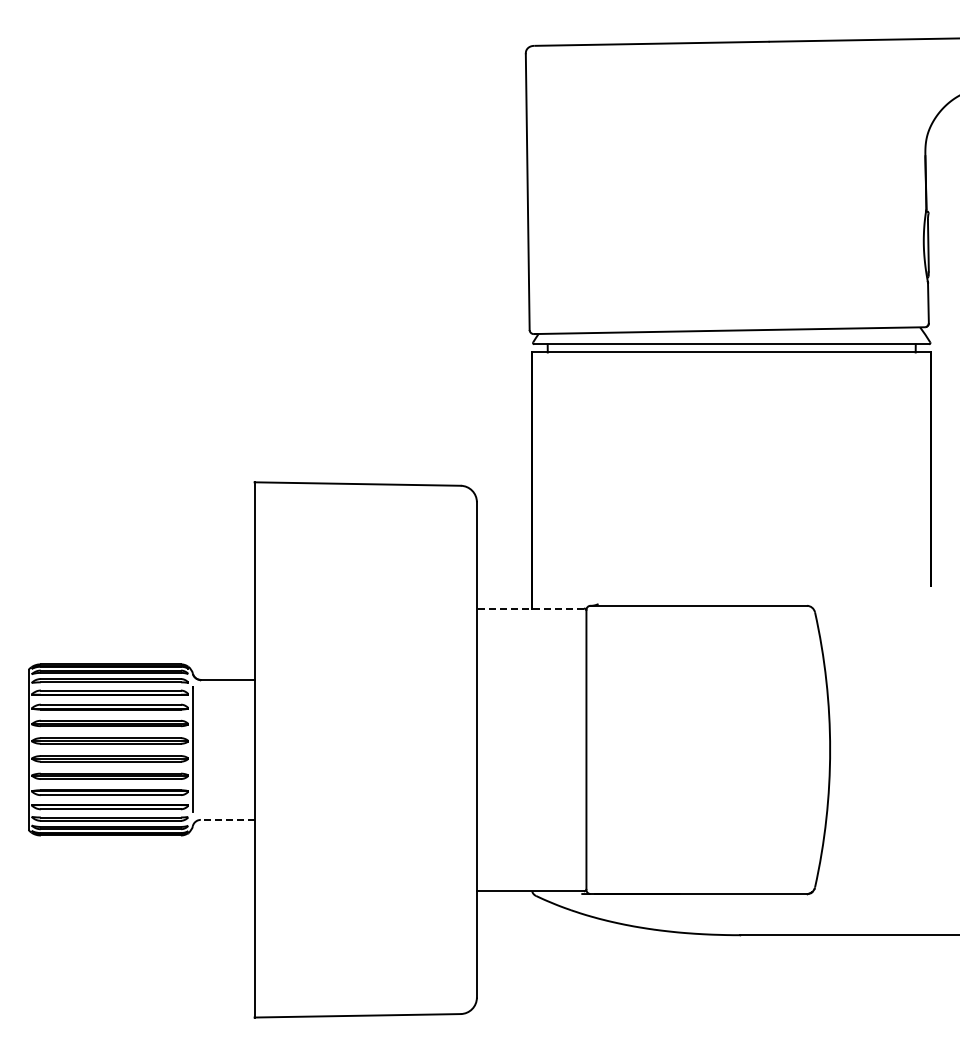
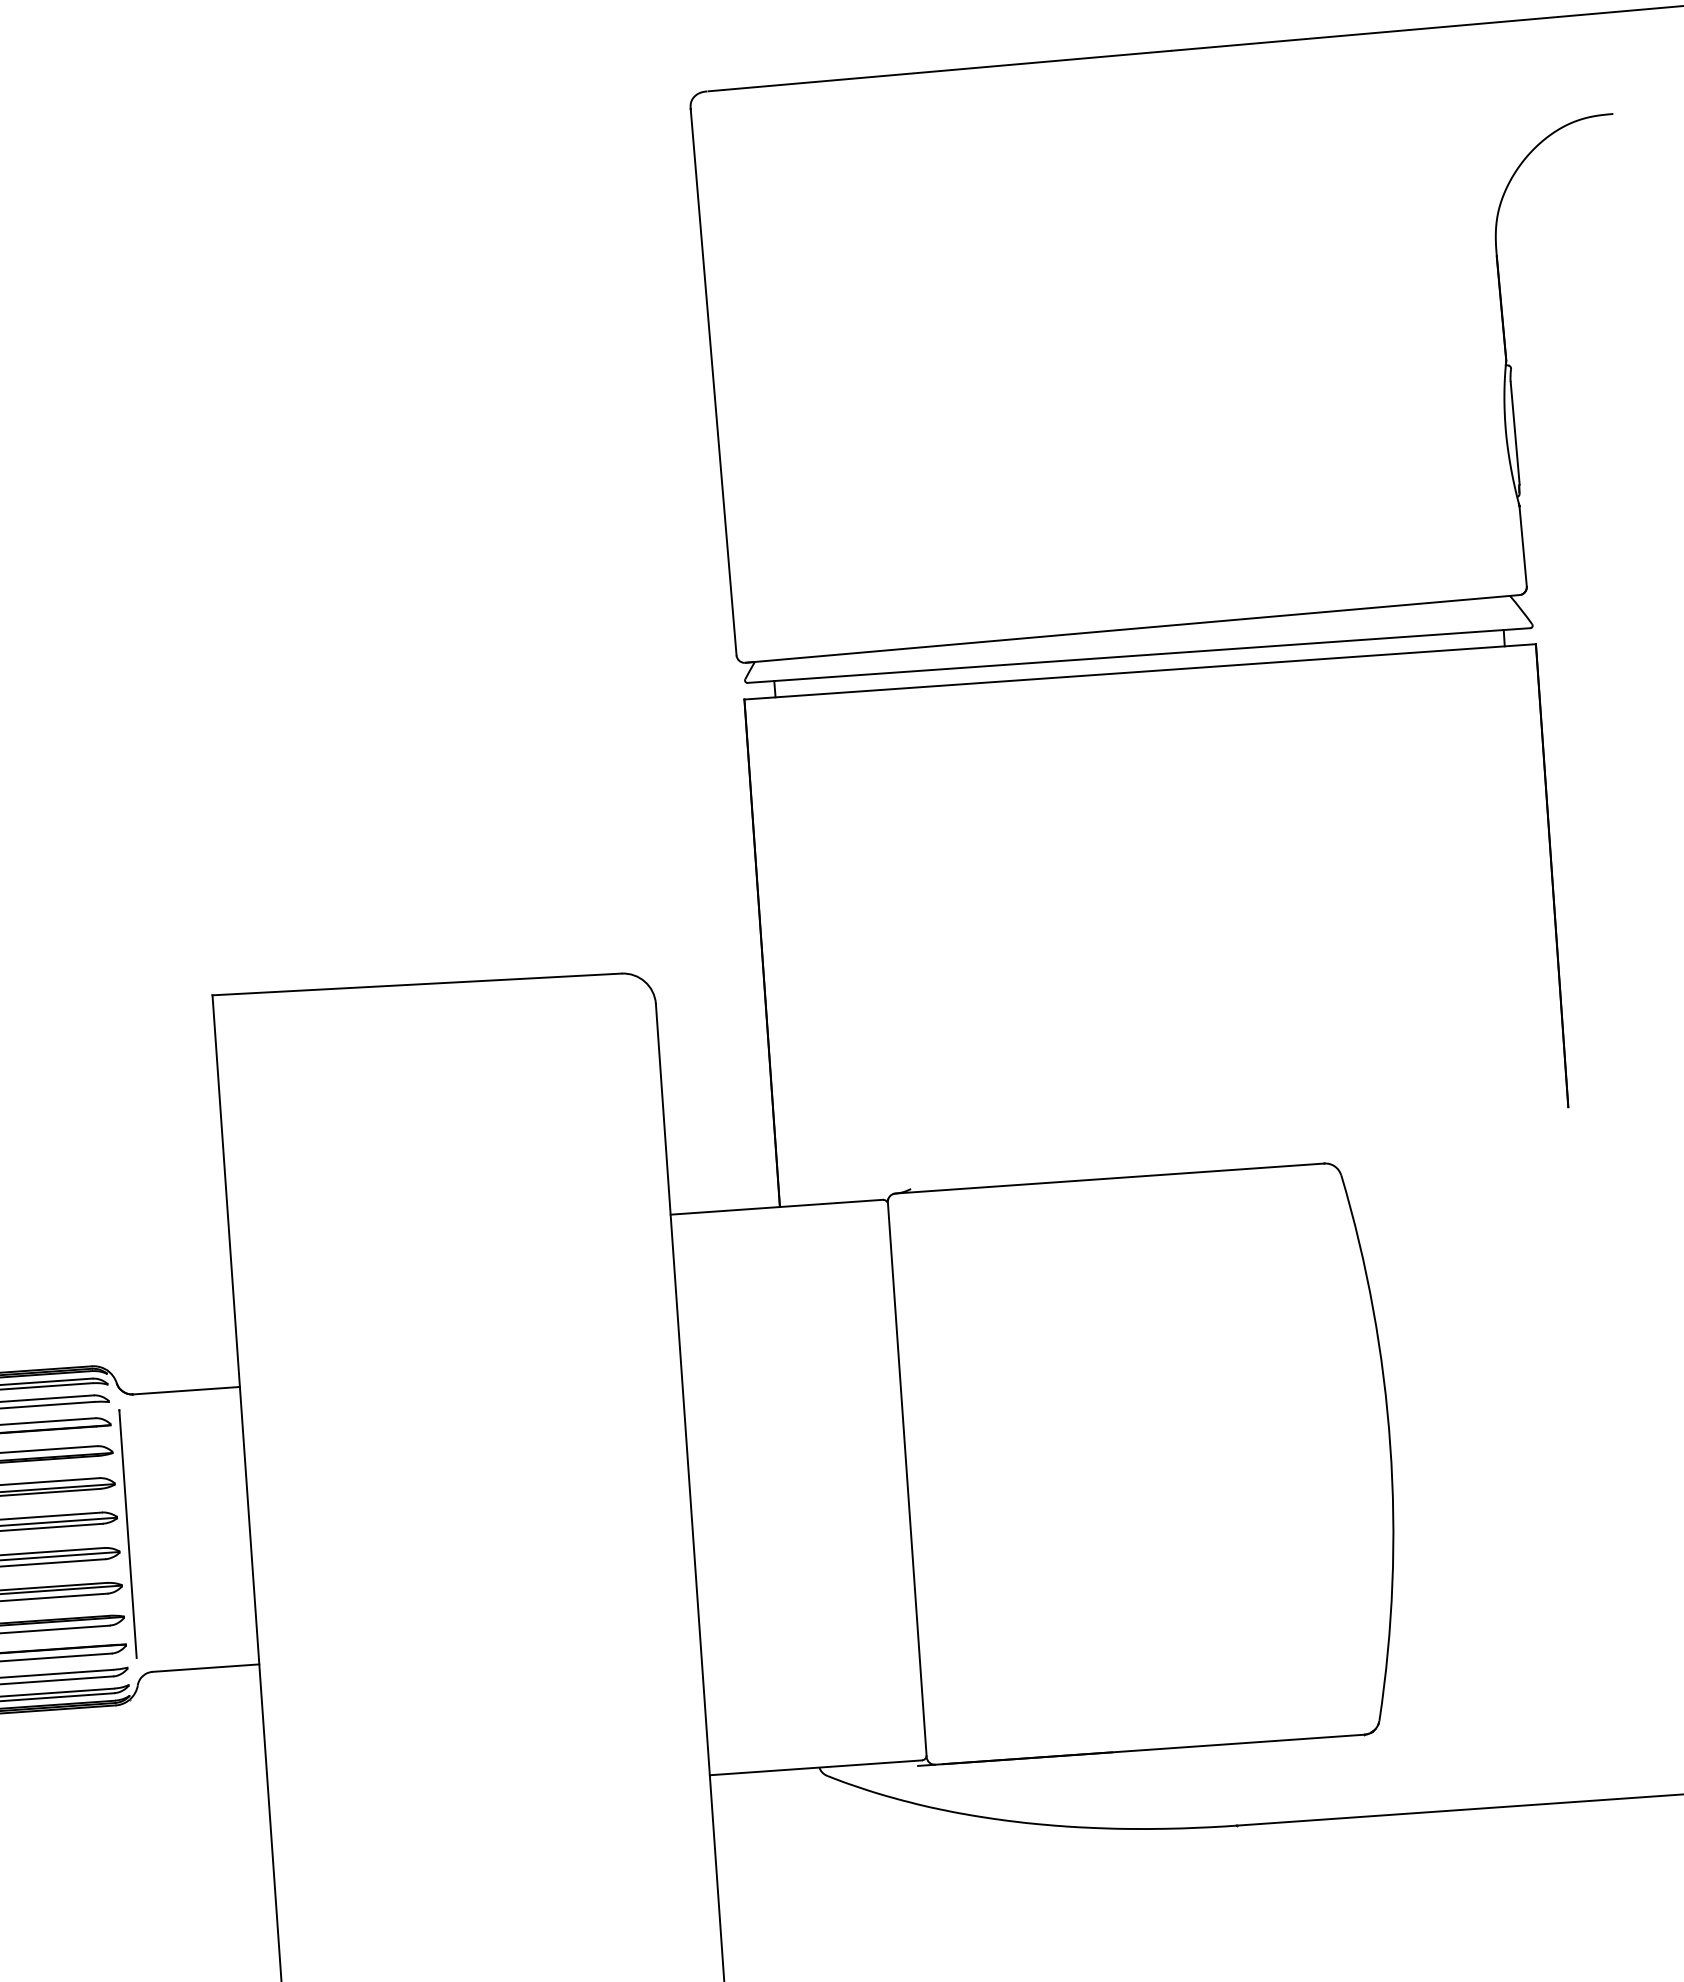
line: (530, 608) -> (776, 1207), dashed -> solid
line: (227, 819) -> (205, 1667), dashed -> solid

